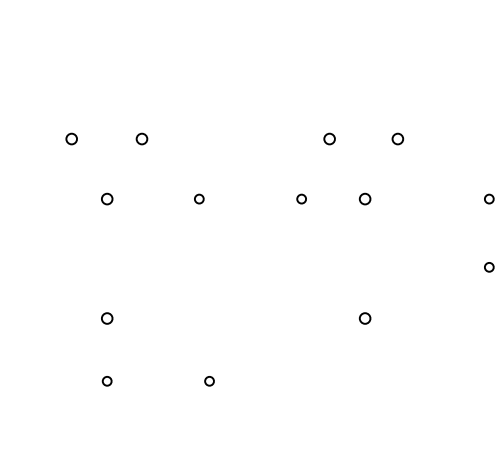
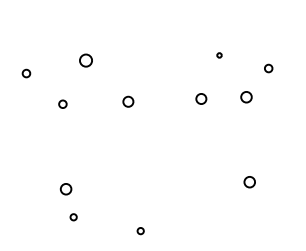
circle: (71, 138) -> (26, 73), moved
circle: (141, 138) -> (85, 60), size x1.6
circle: (329, 138) -> (219, 55), size x0.6
circle: (397, 138) -> (268, 68), moved
circle: (199, 198) -> (128, 101), size x1.6
circle: (301, 198) -> (201, 98), size x1.6
circle: (364, 198) -> (245, 96), size x1.4
circle: (107, 318) -> (66, 189), size x1.4
circle: (364, 318) -> (249, 182), size x1.4
circle: (106, 381) -> (73, 217), moved

